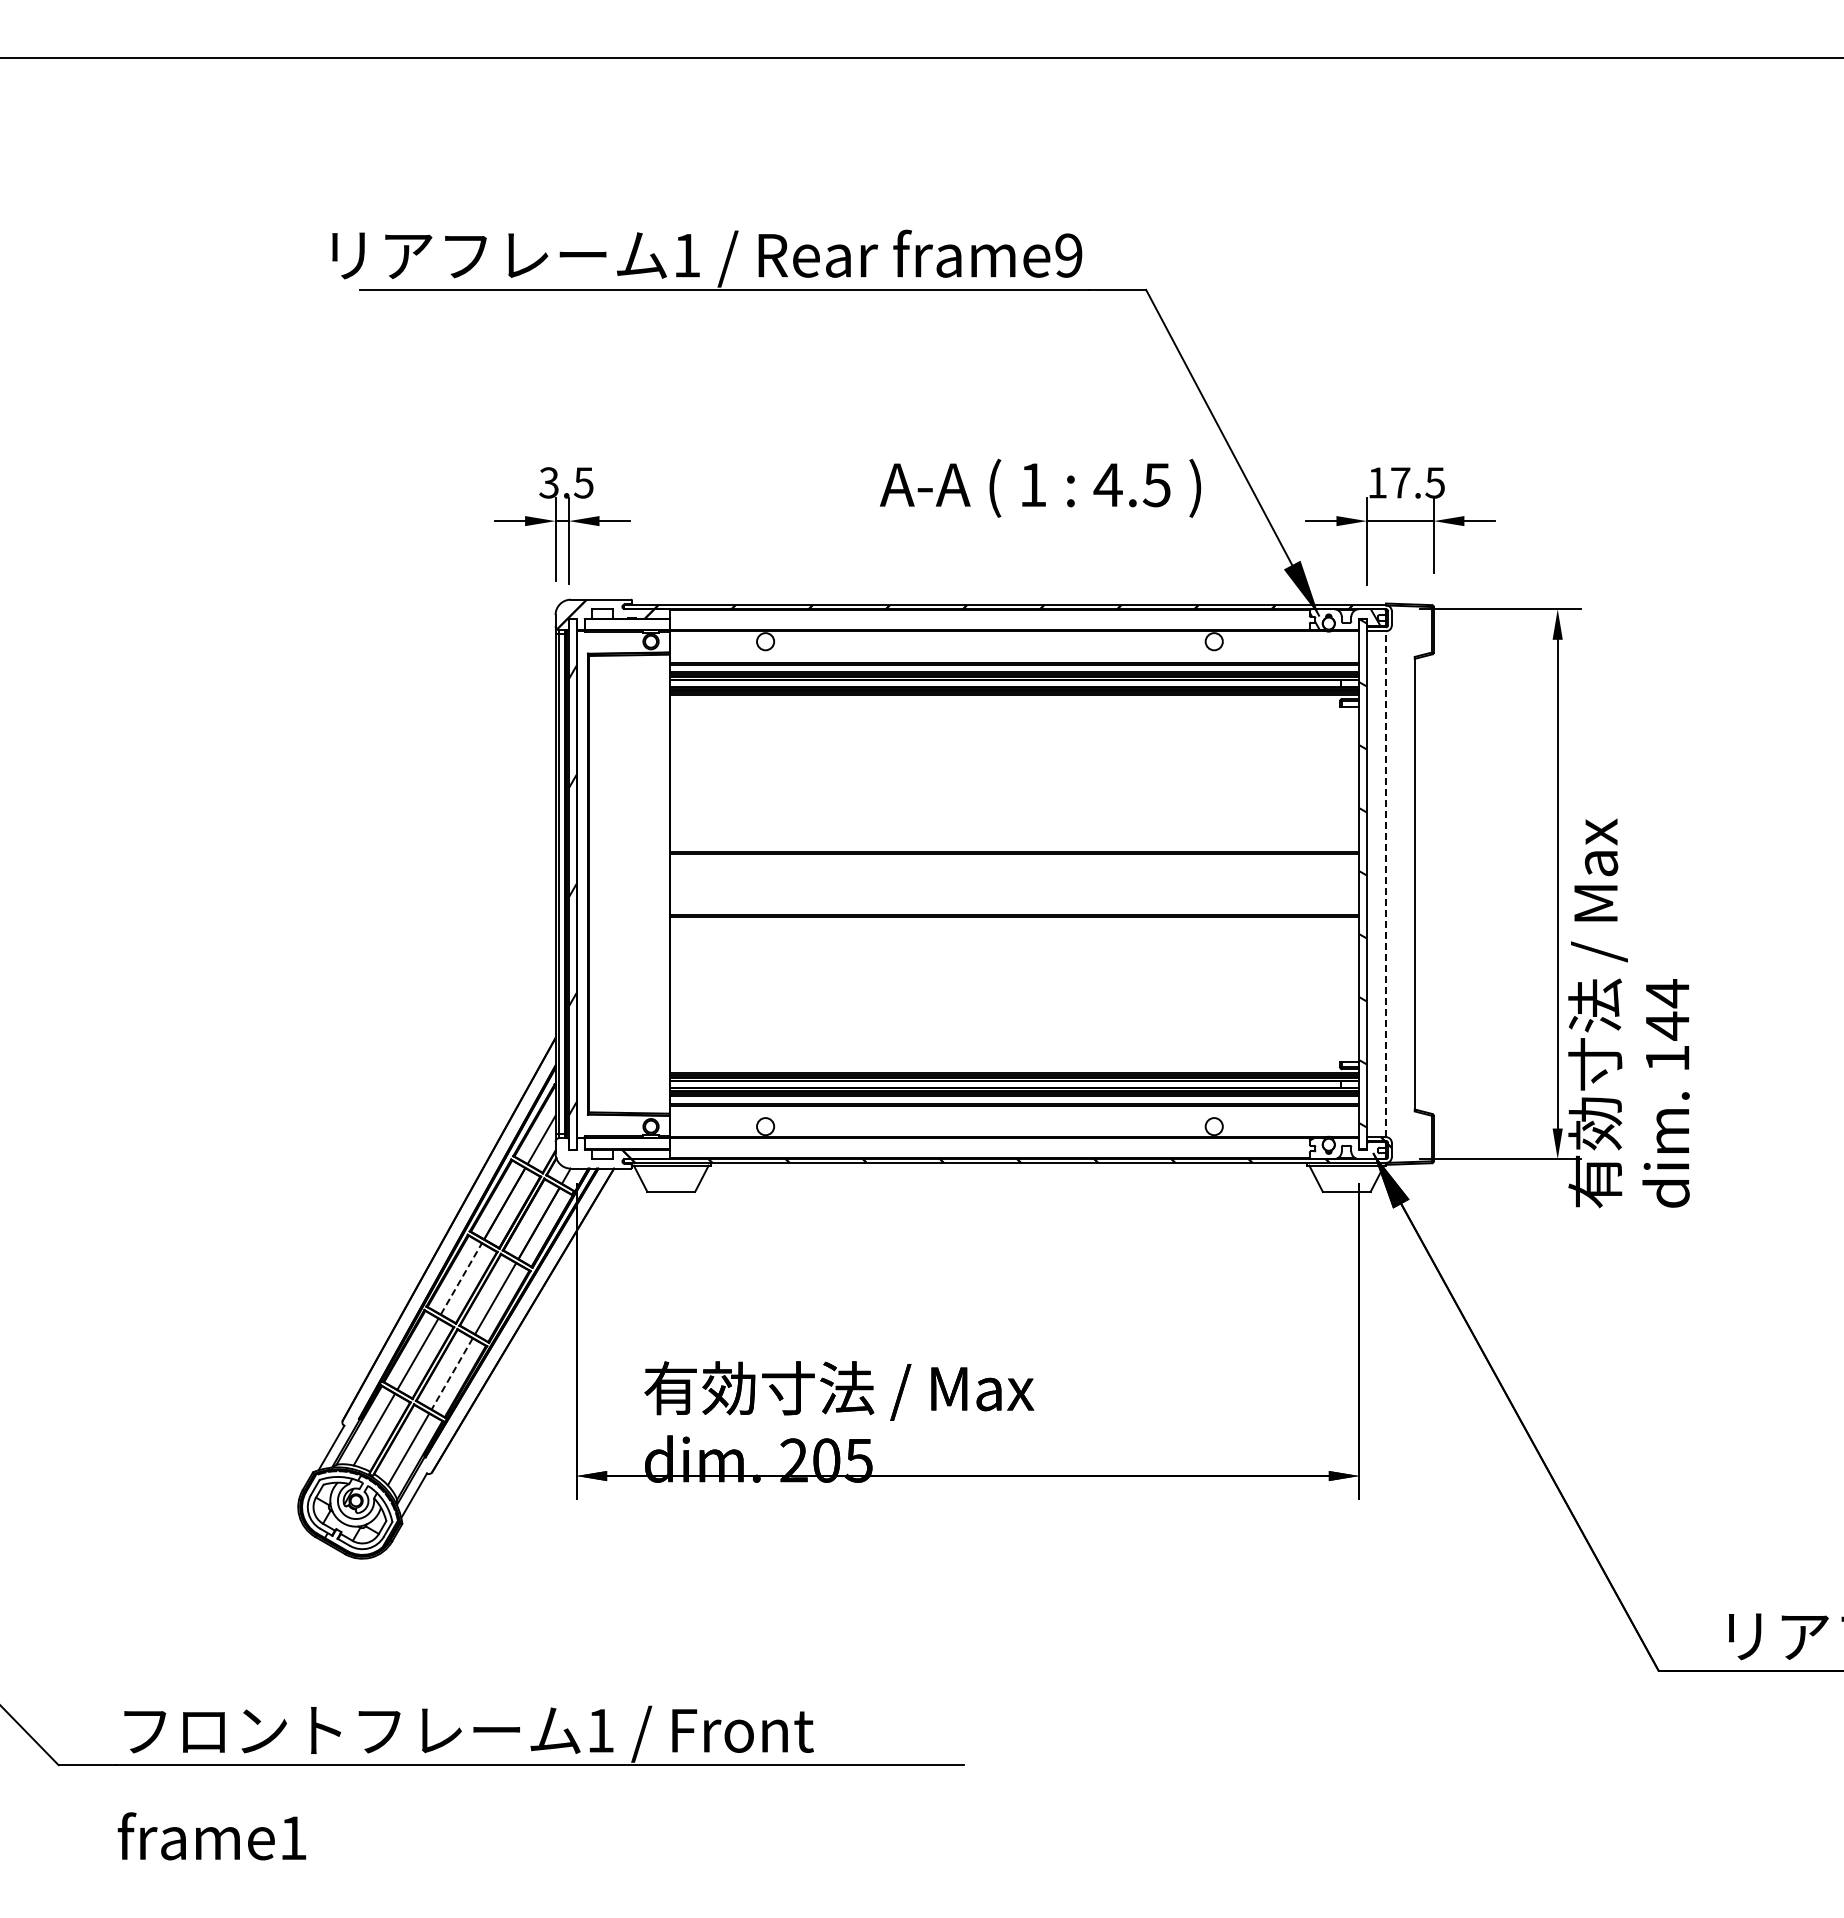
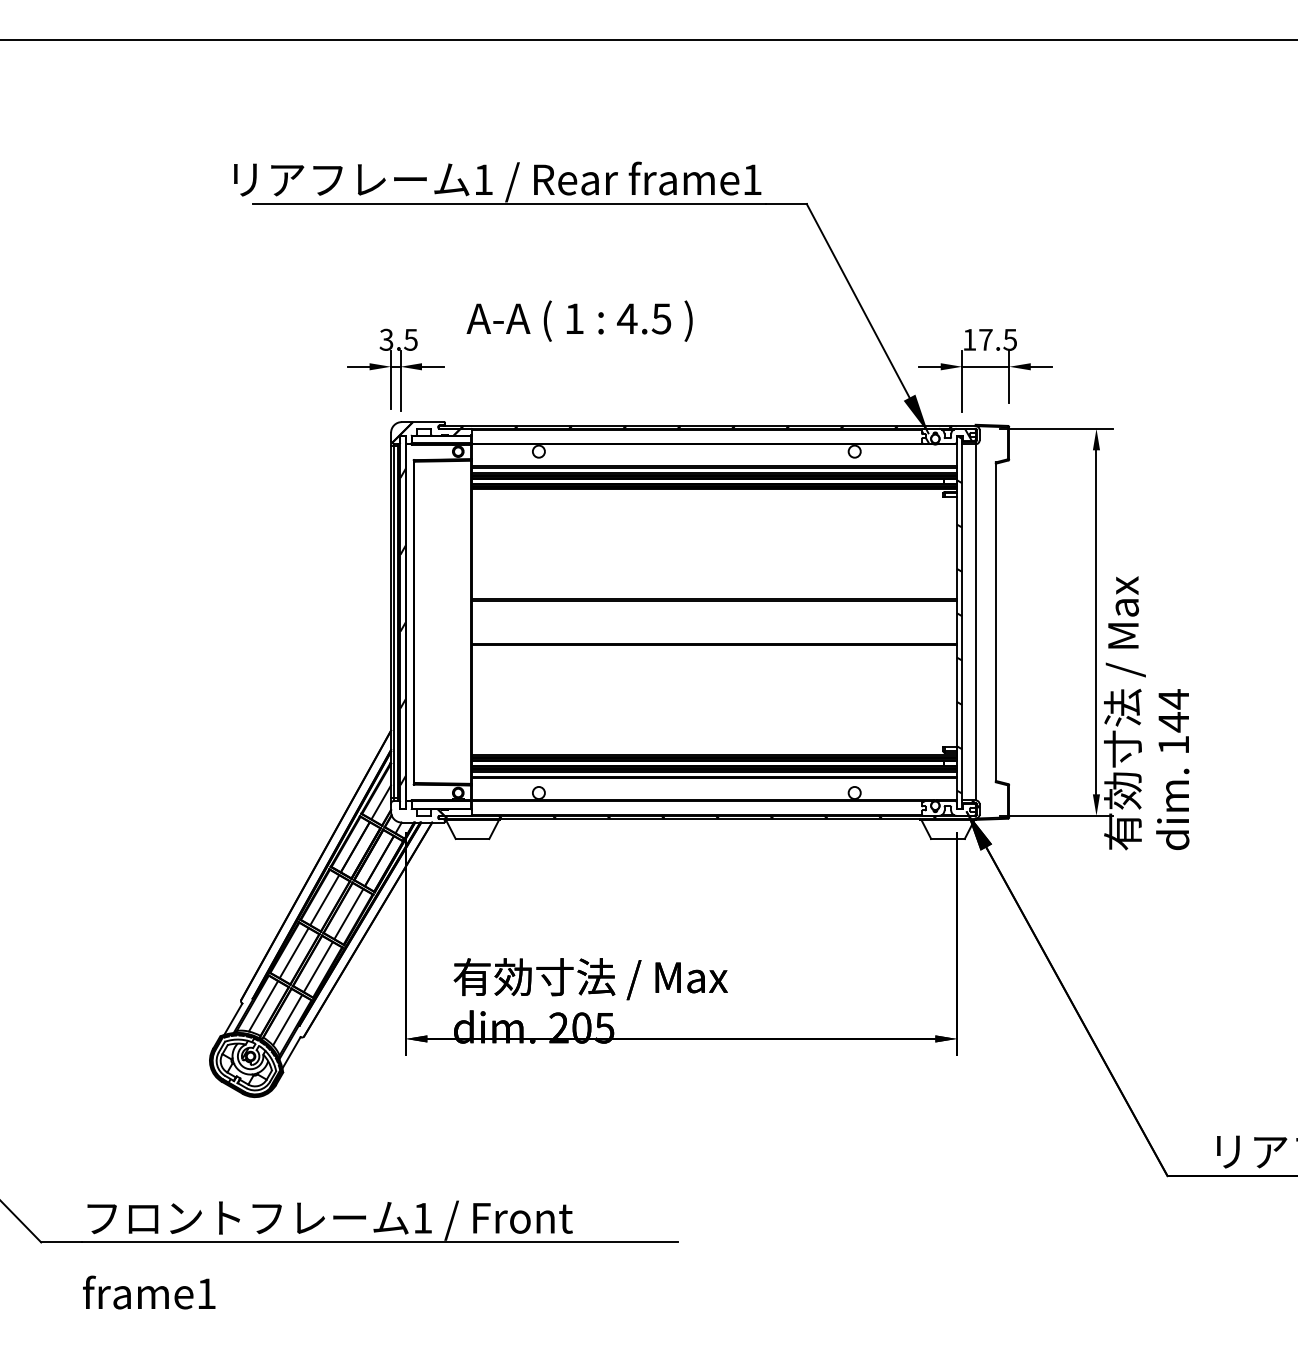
text: (1068, 255) -> (752, 179), frame9 -> frame1
text: (1040, 487) -> (579, 320), moved
line: (1386, 884) -> (975, 622), dashed -> solid
line: (461, 1278) -> (324, 899), dashed -> solid
line: (451, 1374) -> (317, 967), dashed -> solid

